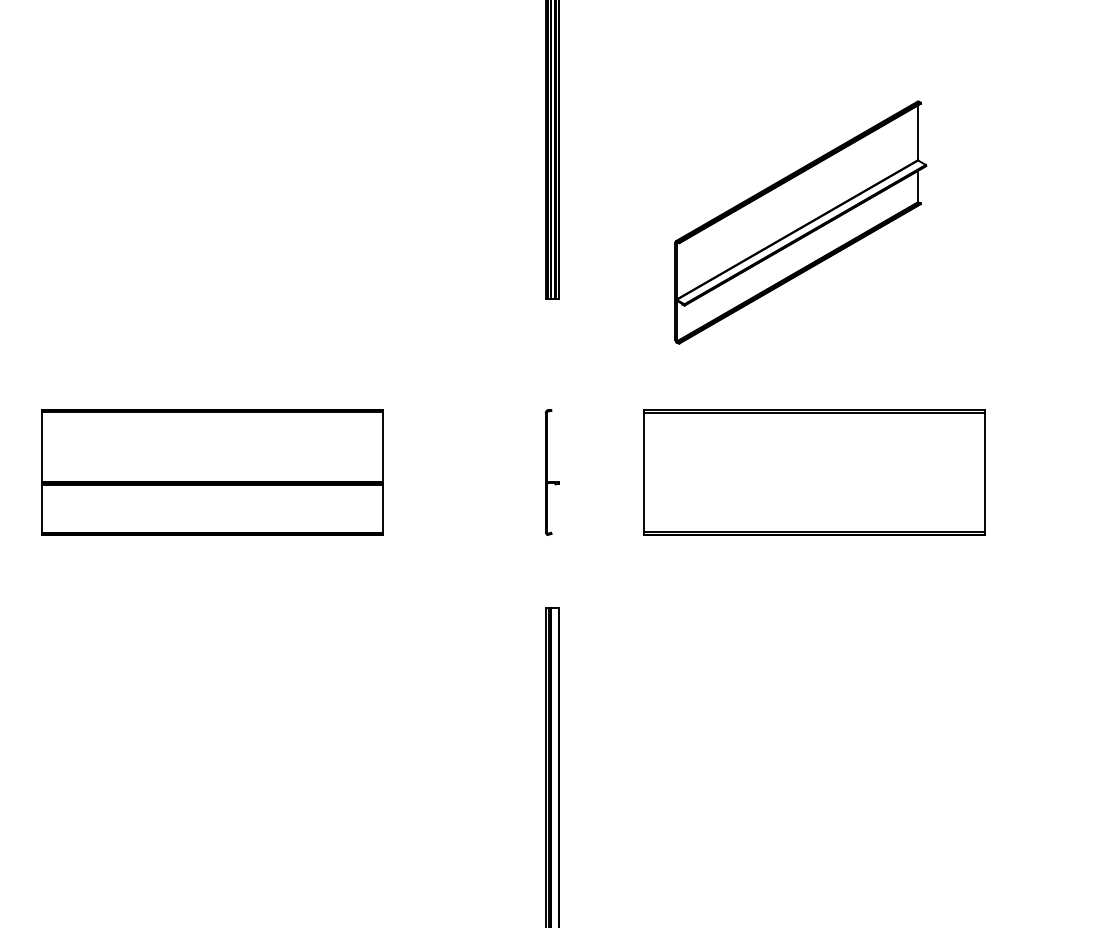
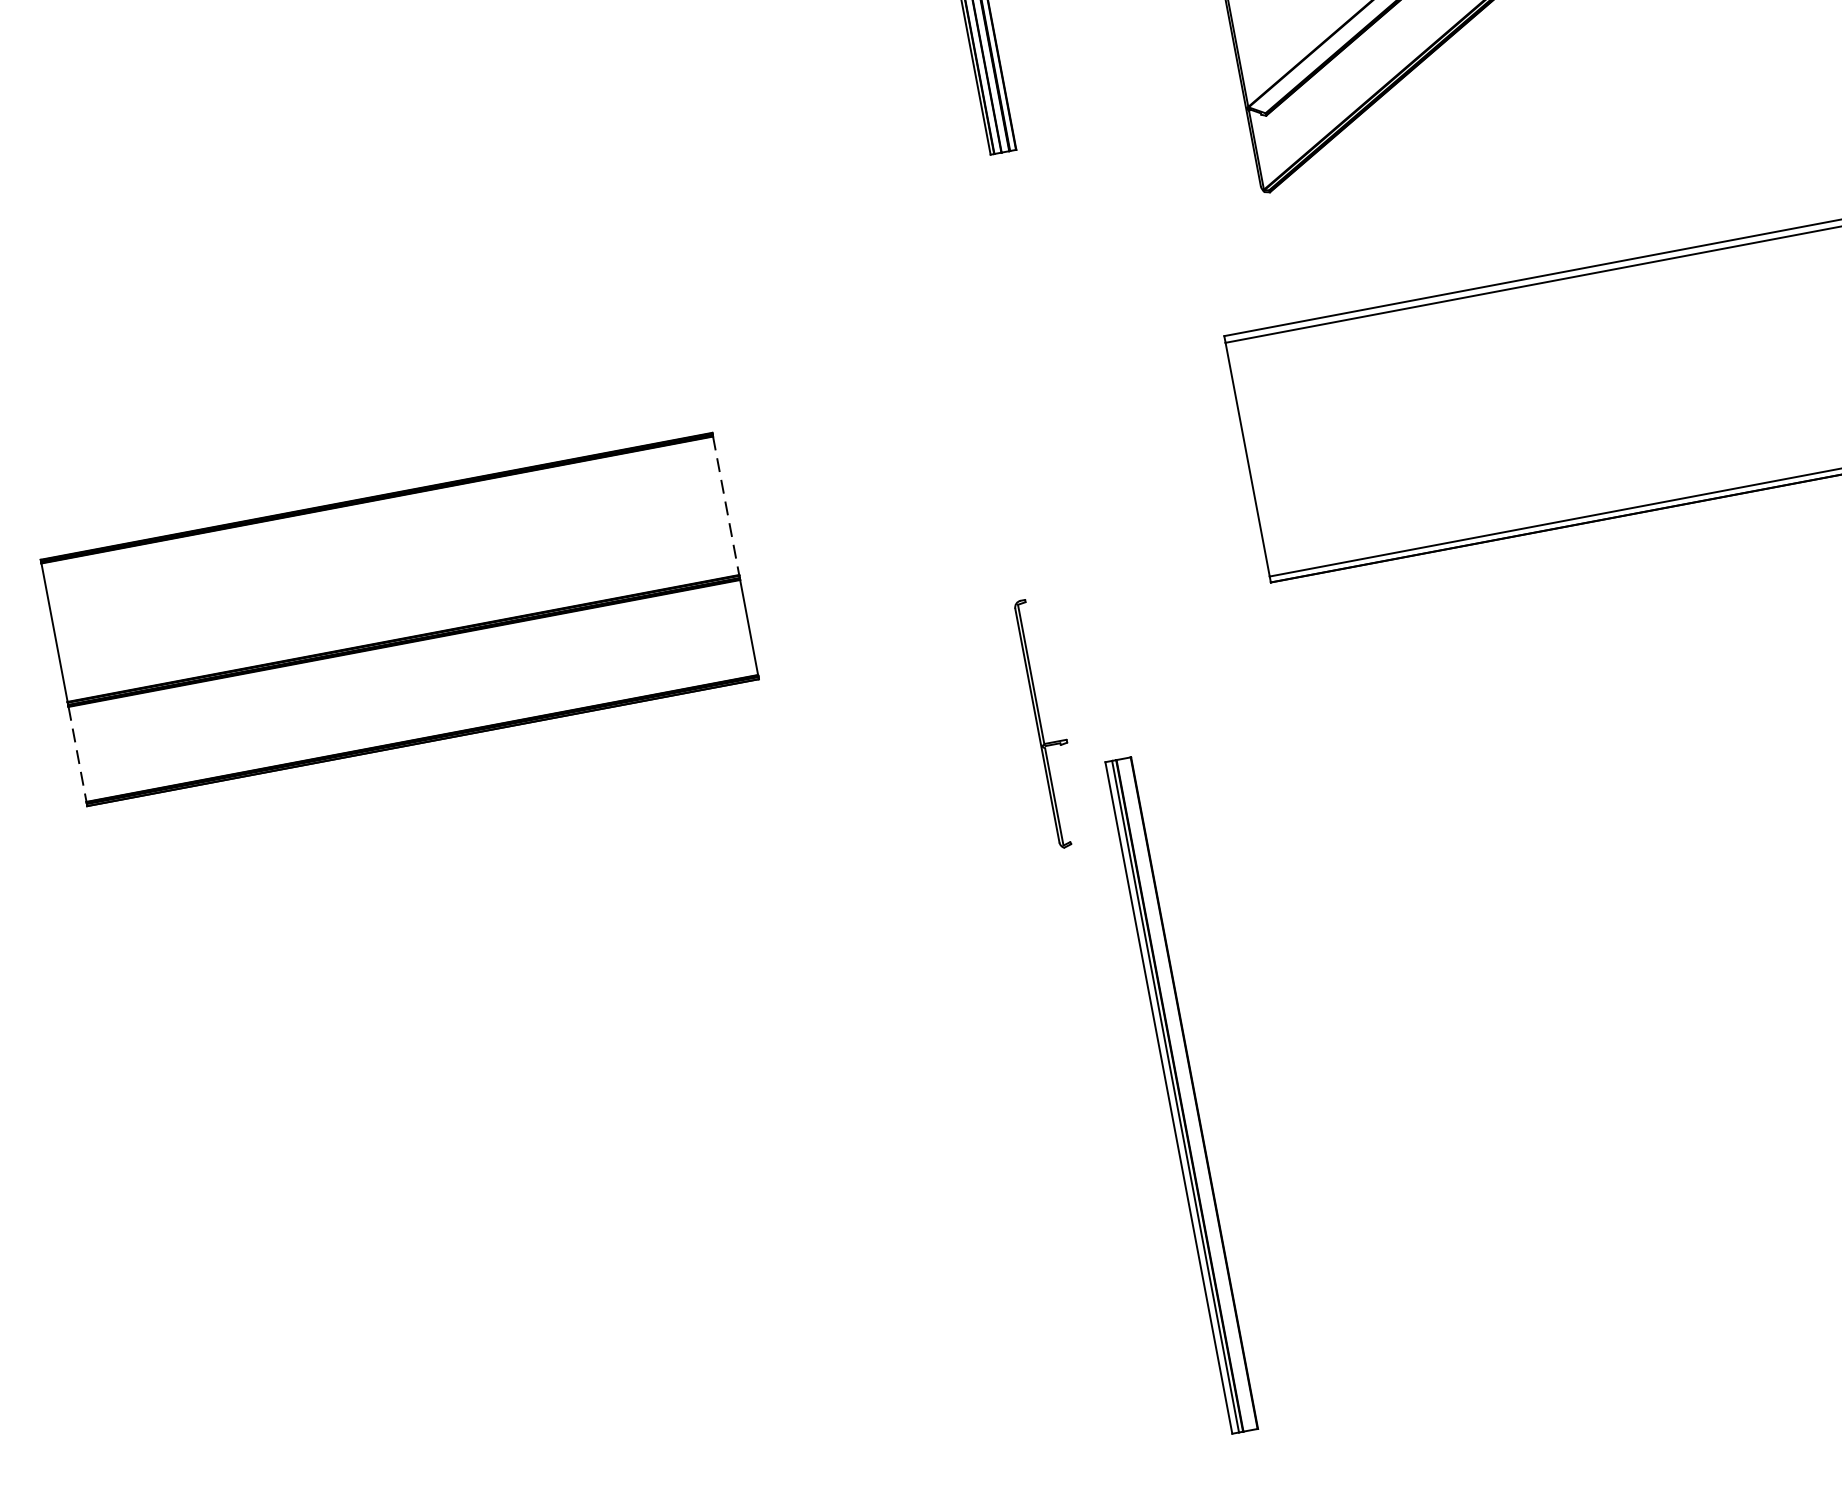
line: (383, 447) -> (726, 506), solid -> dashed
part: (551, 472) -> (1048, 723), moved
line: (42, 509) -> (78, 755), solid -> dashed

